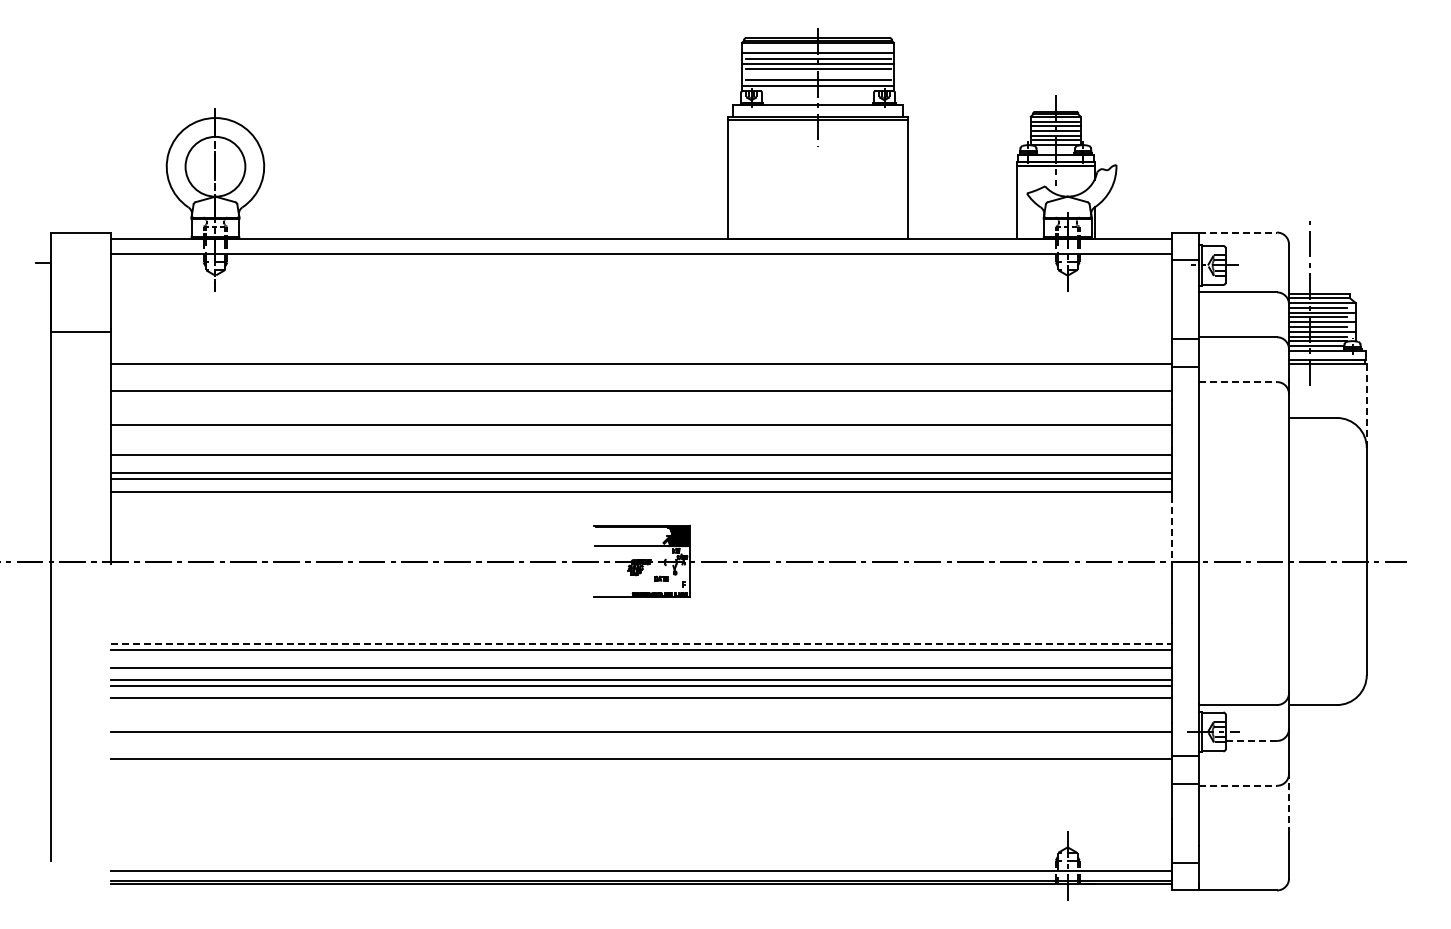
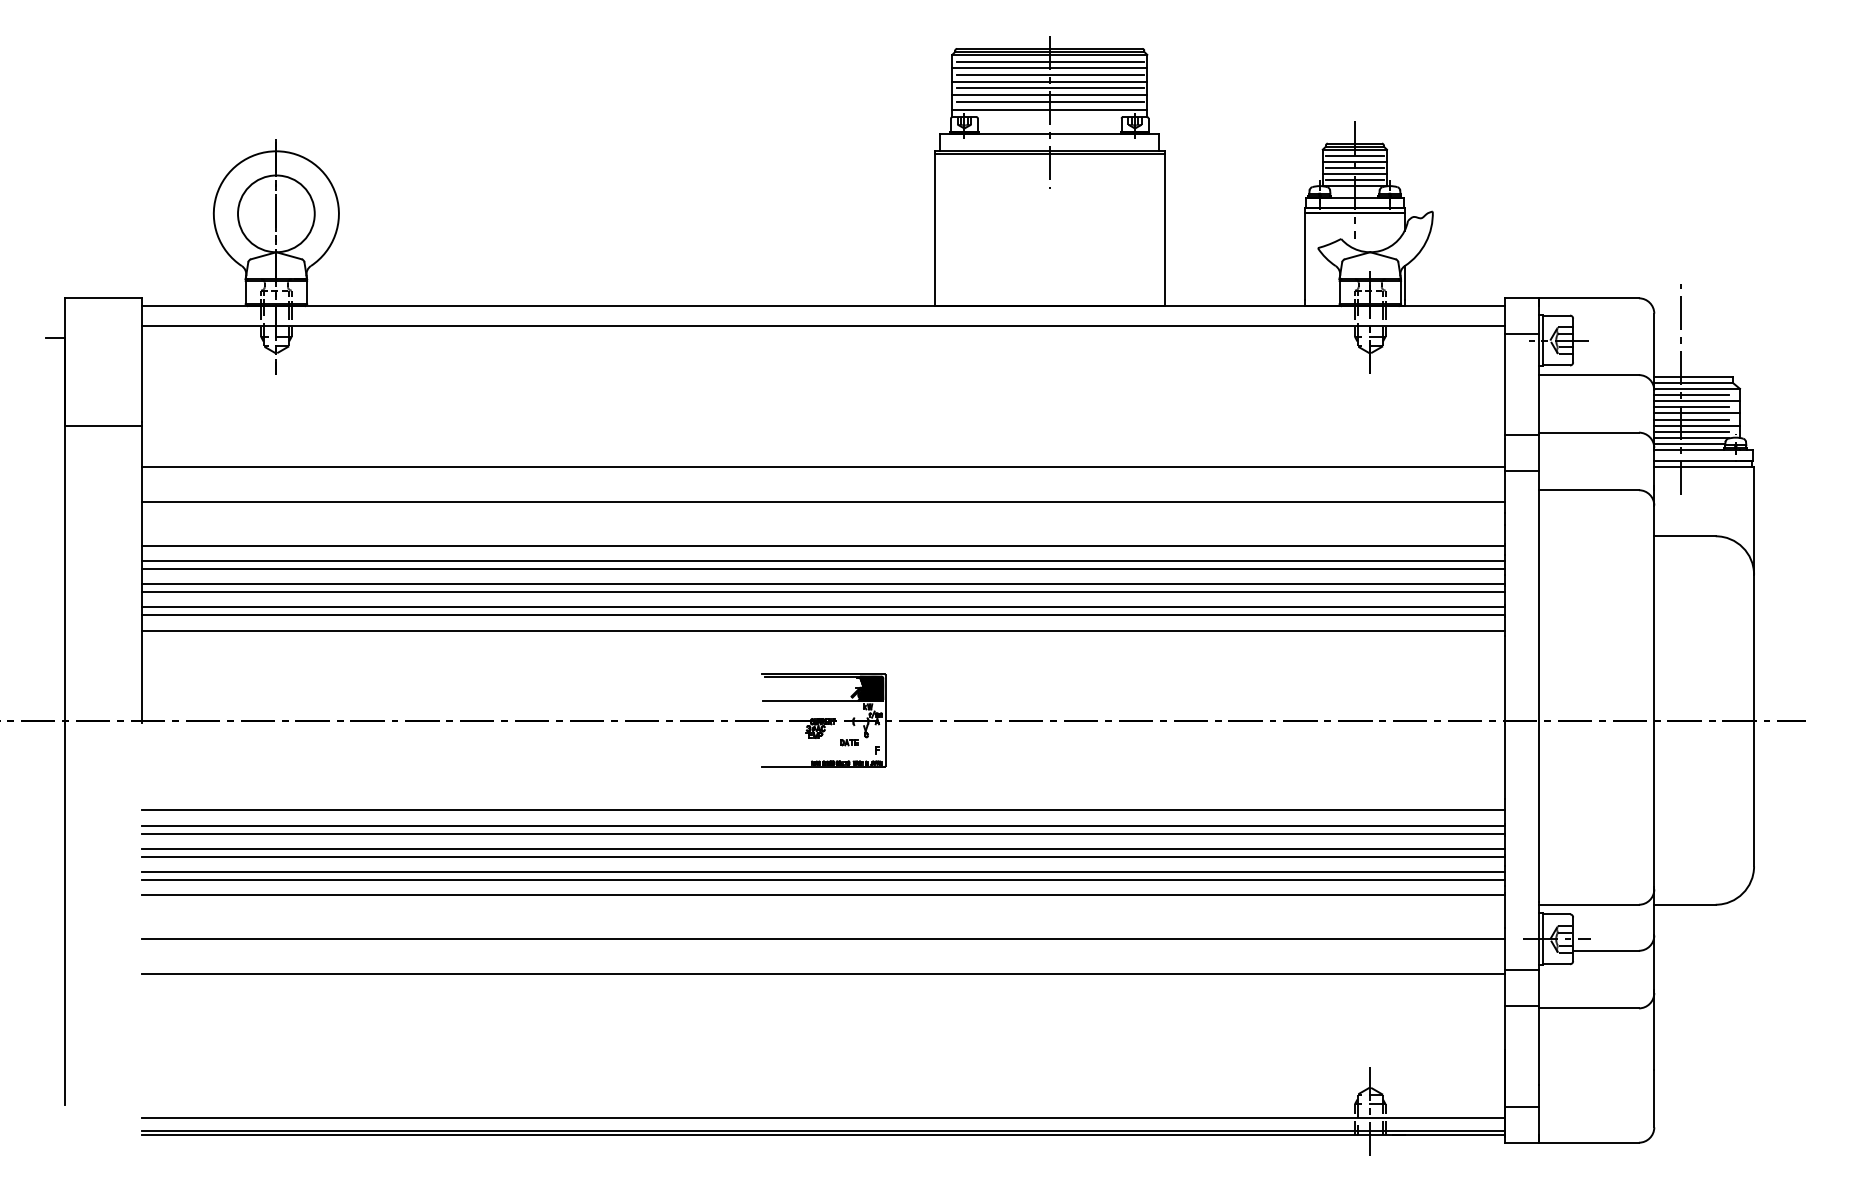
line: (818, 48) -> (1050, 62), added
line: (818, 74) -> (1050, 95), added
line: (1238, 232) -> (1589, 298), dashed -> solid
line: (1238, 382) -> (1589, 490), dashed -> solid
line: (1366, 406) -> (1753, 521), dashed -> solid
line: (641, 437) -> (823, 561), added
line: (641, 443) -> (823, 569), added
line: (641, 461) -> (823, 592), added
line: (1172, 528) -> (1504, 678), dashed -> solid
line: (641, 631) -> (823, 810), added
line: (641, 644) -> (823, 827), dashed -> solid
line: (641, 661) -> (823, 848), added
line: (1251, 740) -> (1606, 950), dashed -> solid
line: (1238, 785) -> (1589, 1008), dashed -> solid
line: (1289, 802) -> (1654, 1029), dashed -> solid

